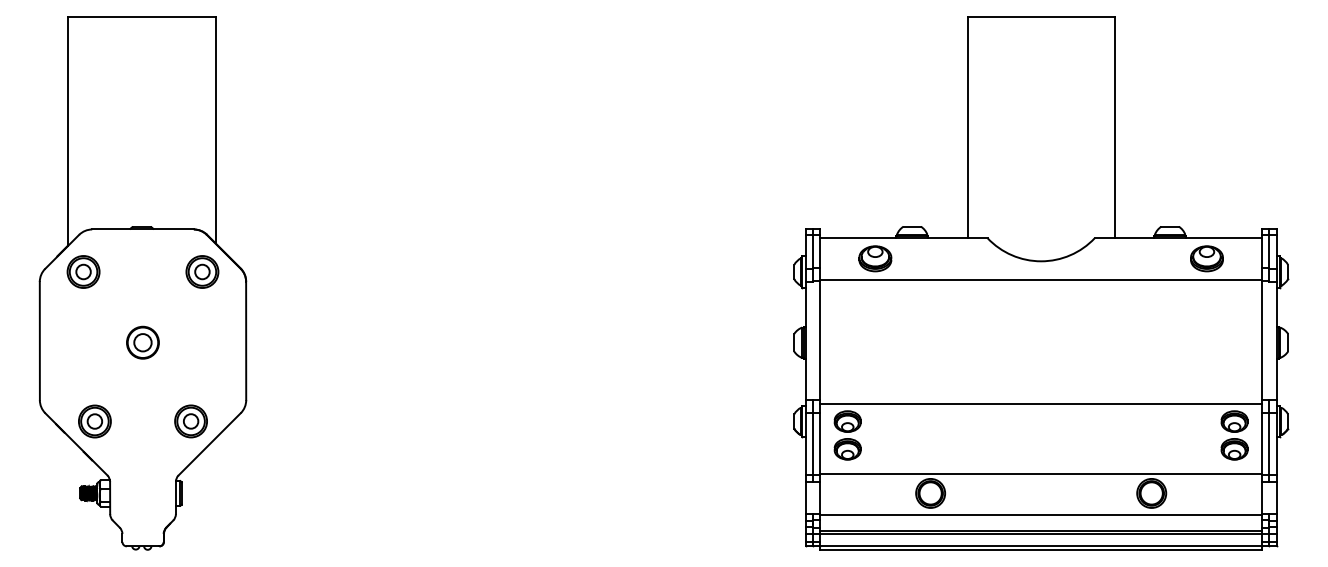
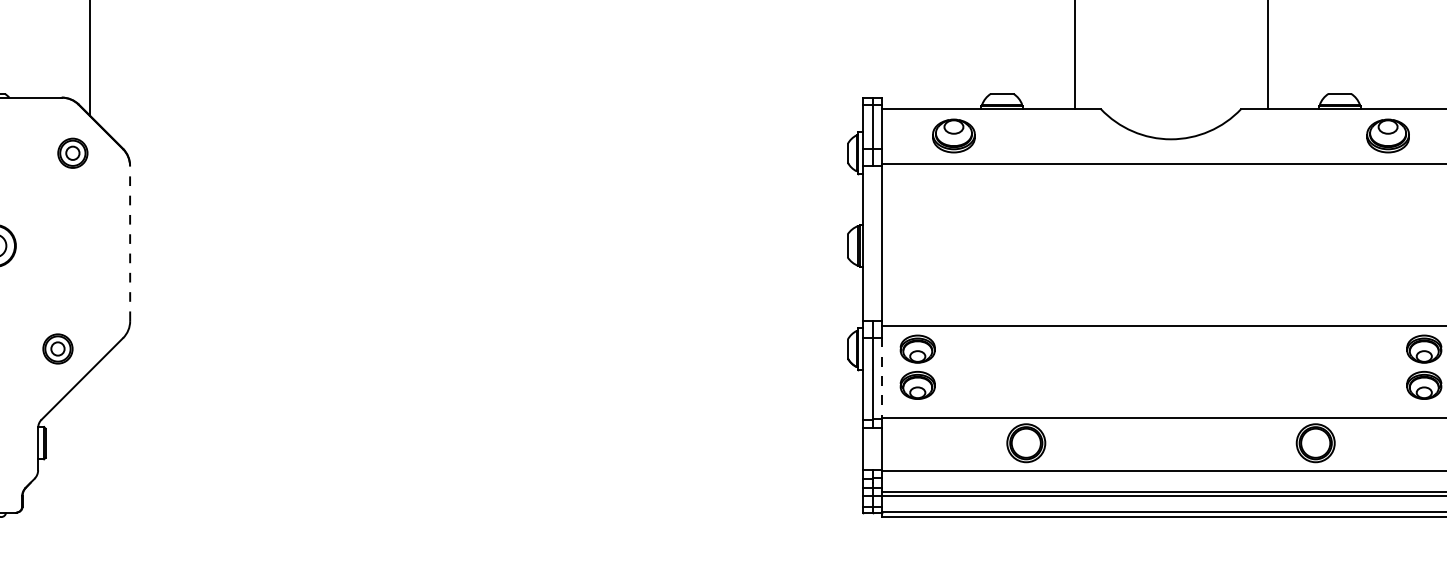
part: (202, 271) -> (72, 152), size x0.7
line: (246, 340) -> (130, 242), solid -> dashed
part: (190, 421) -> (57, 349), size x0.7
line: (820, 444) -> (882, 379), solid -> dashed

